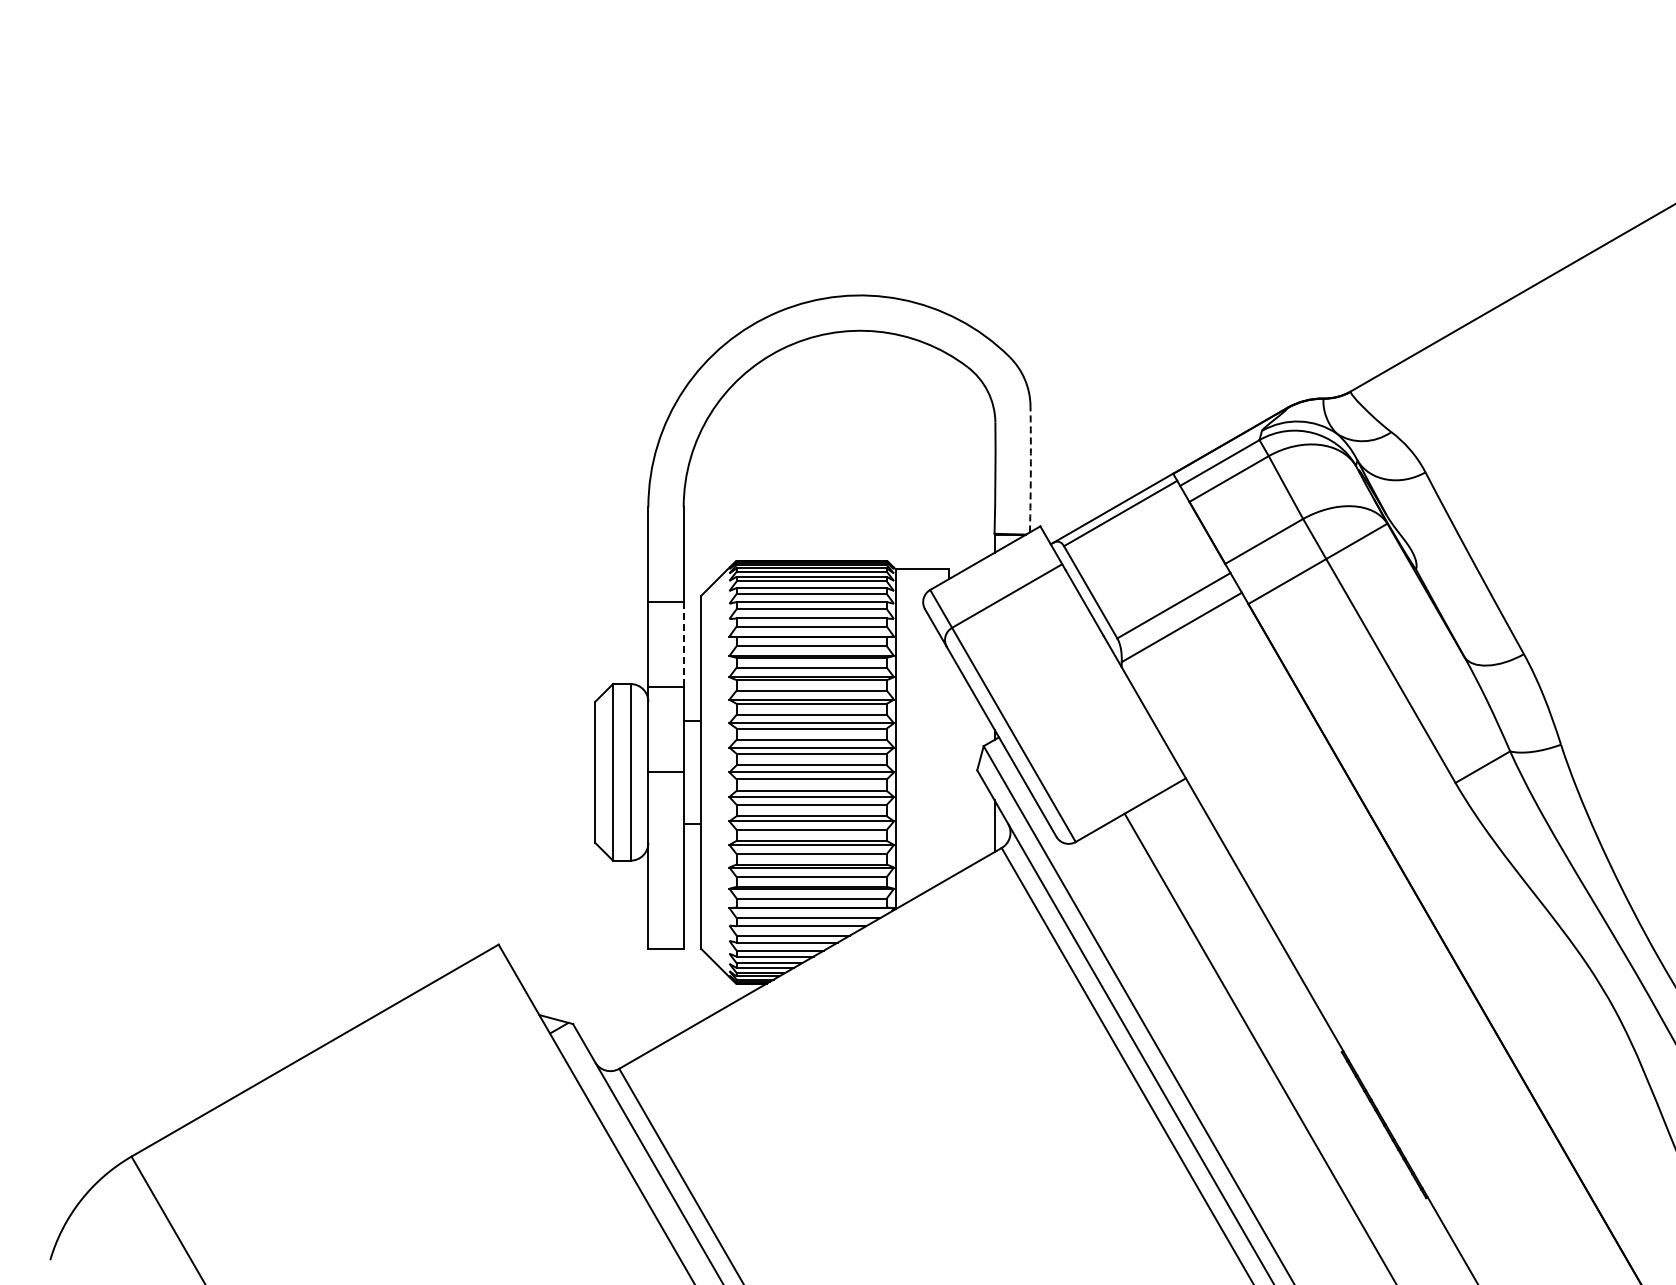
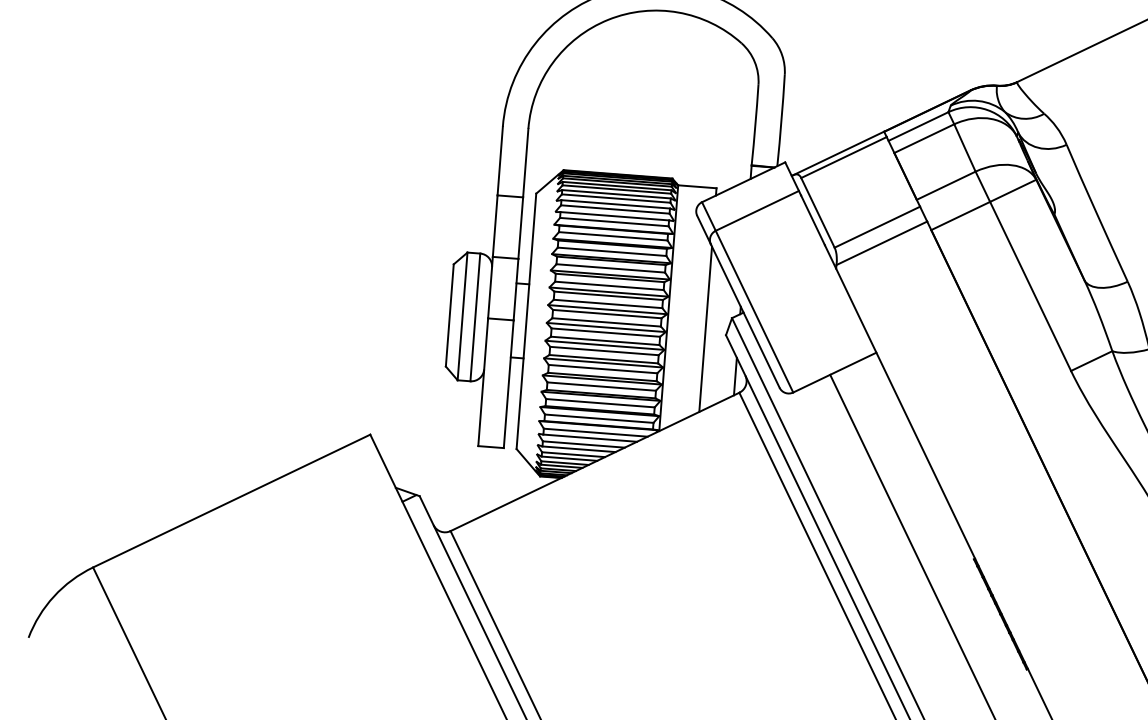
arc: (1030, 469) -> (781, 120), dashed -> solid
line: (683, 644) -> (520, 227), dashed -> solid
line: (948, 764) -> (705, 329), added

